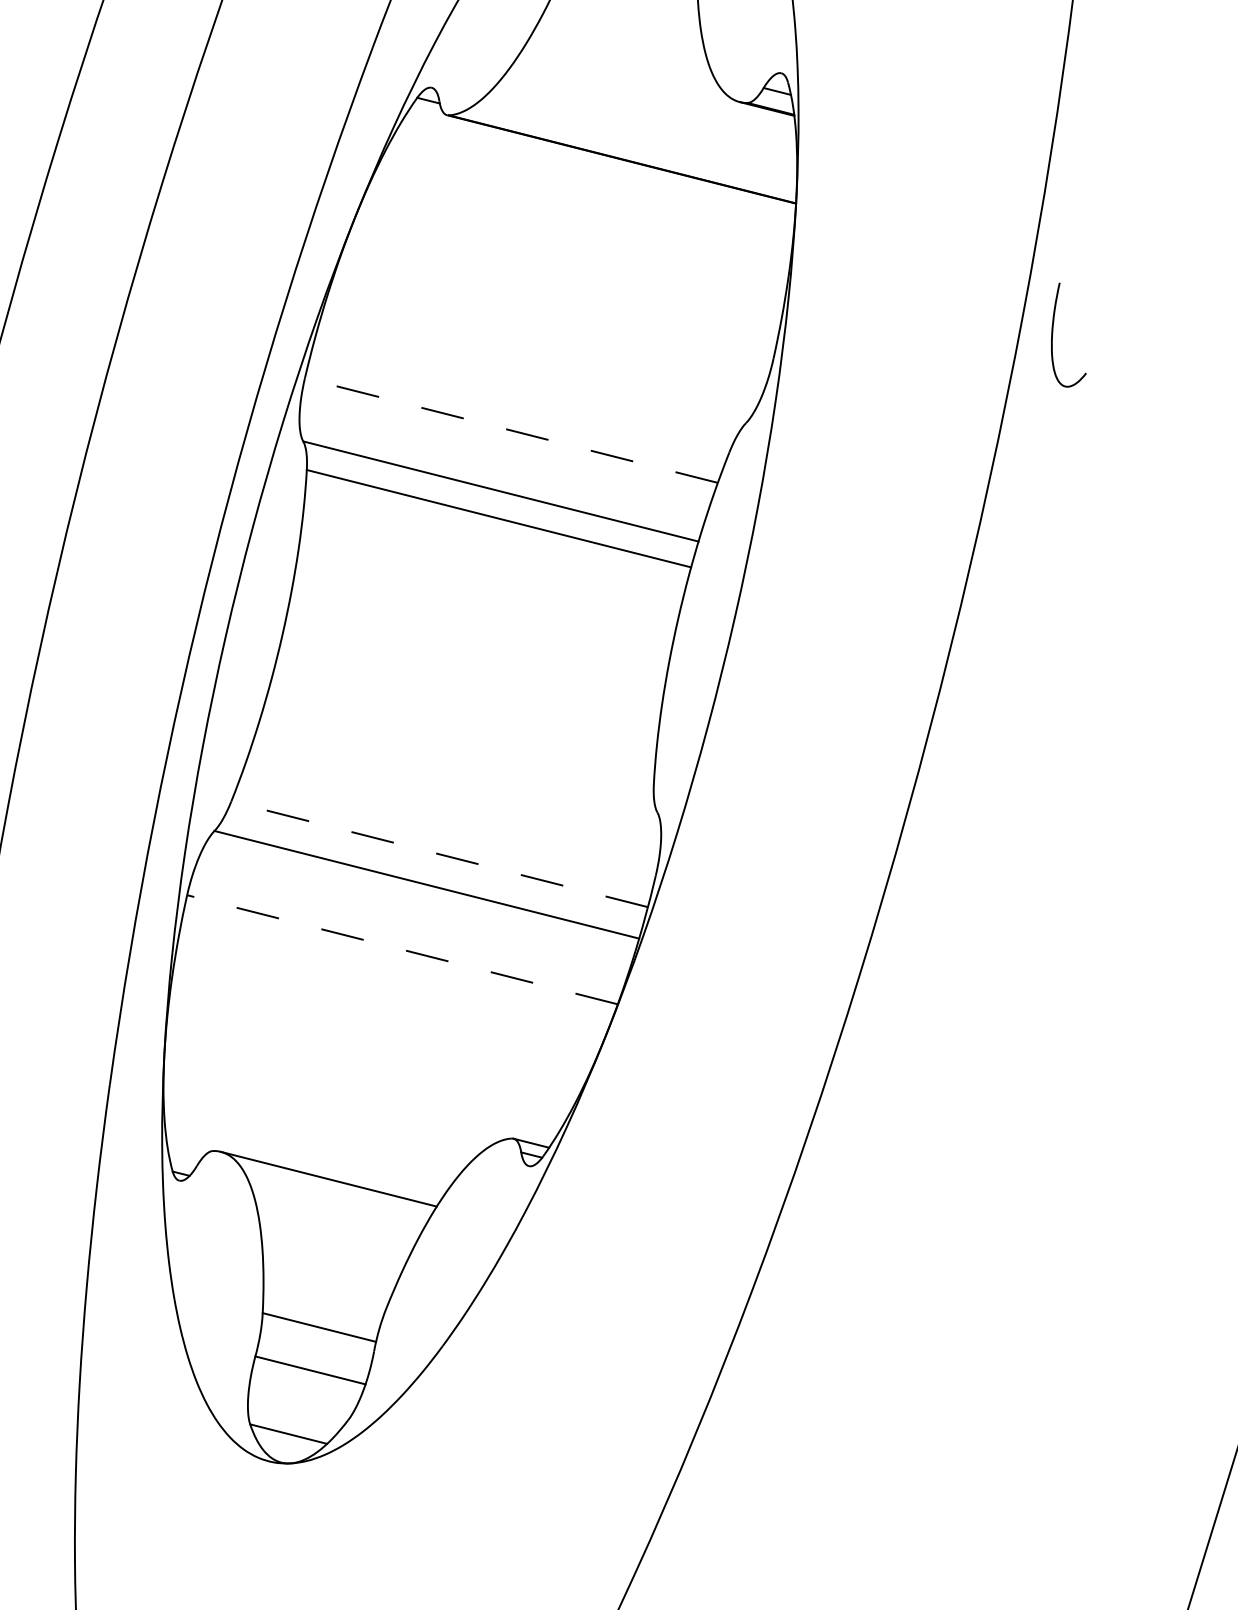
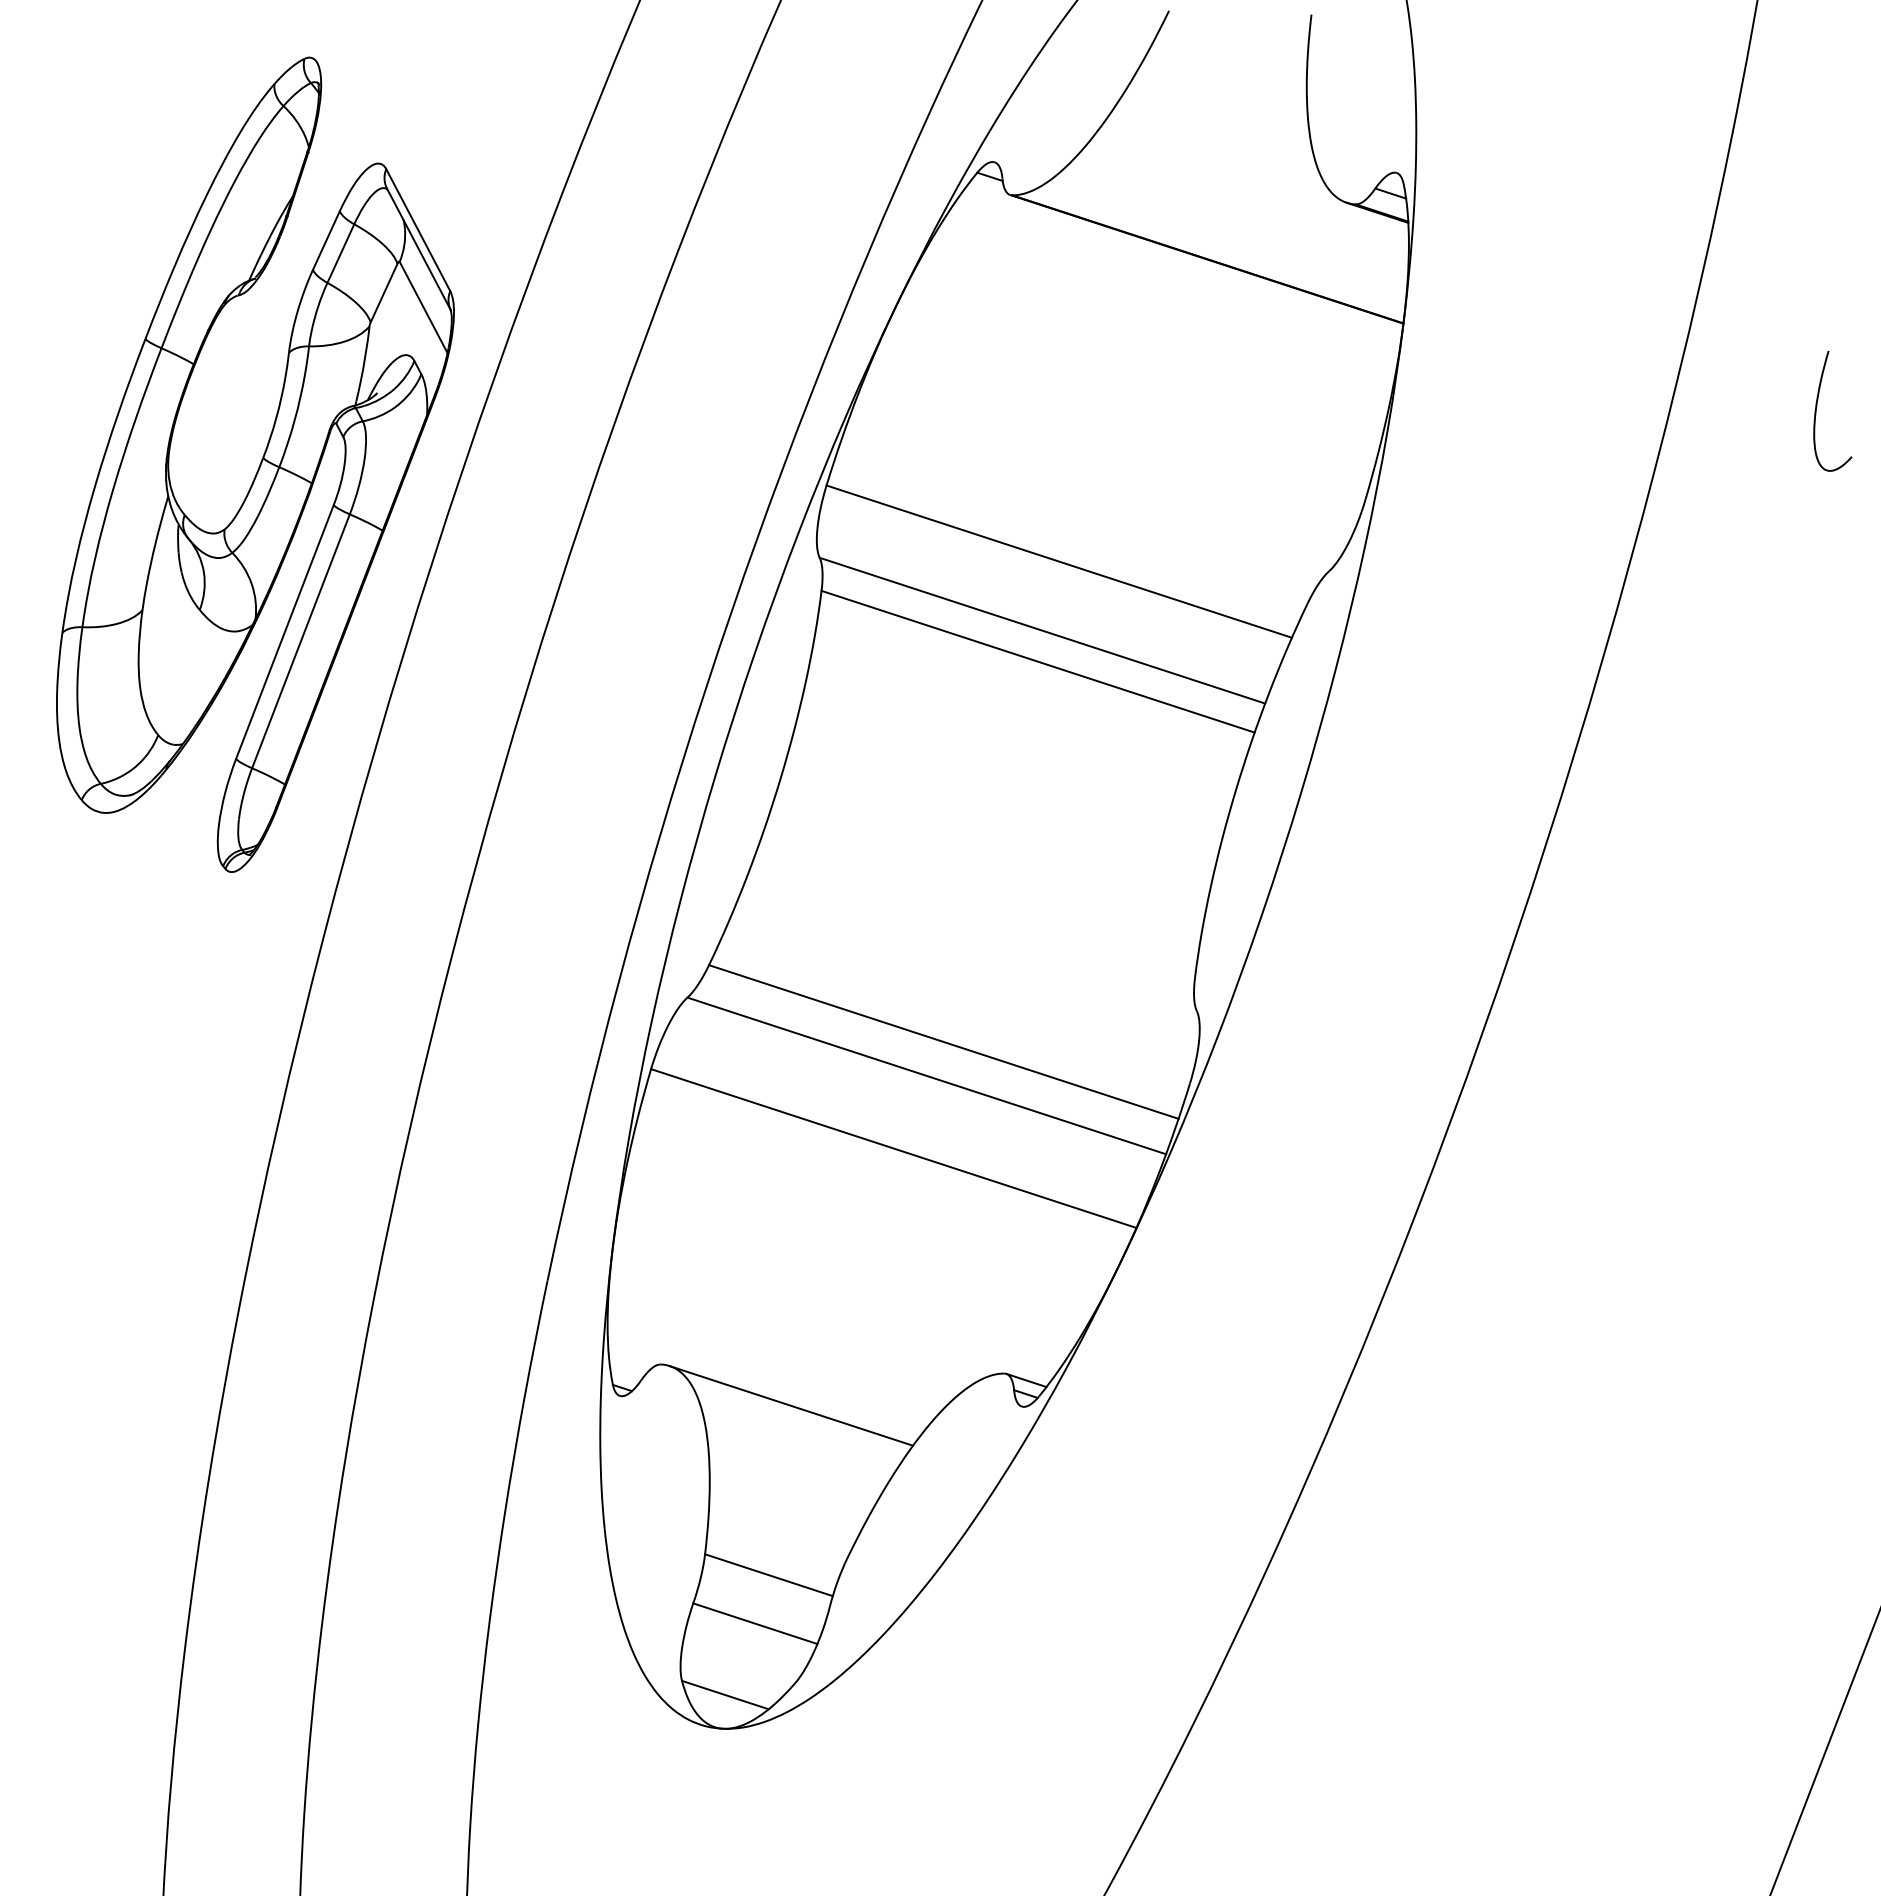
curve: (1053, 332) -> (1817, 407), moved
line: (511, 430) -> (1059, 561), dashed -> solid
line: (439, 853) -> (943, 1041), dashed -> solid
line: (402, 949) -> (893, 1148), dashed -> solid

